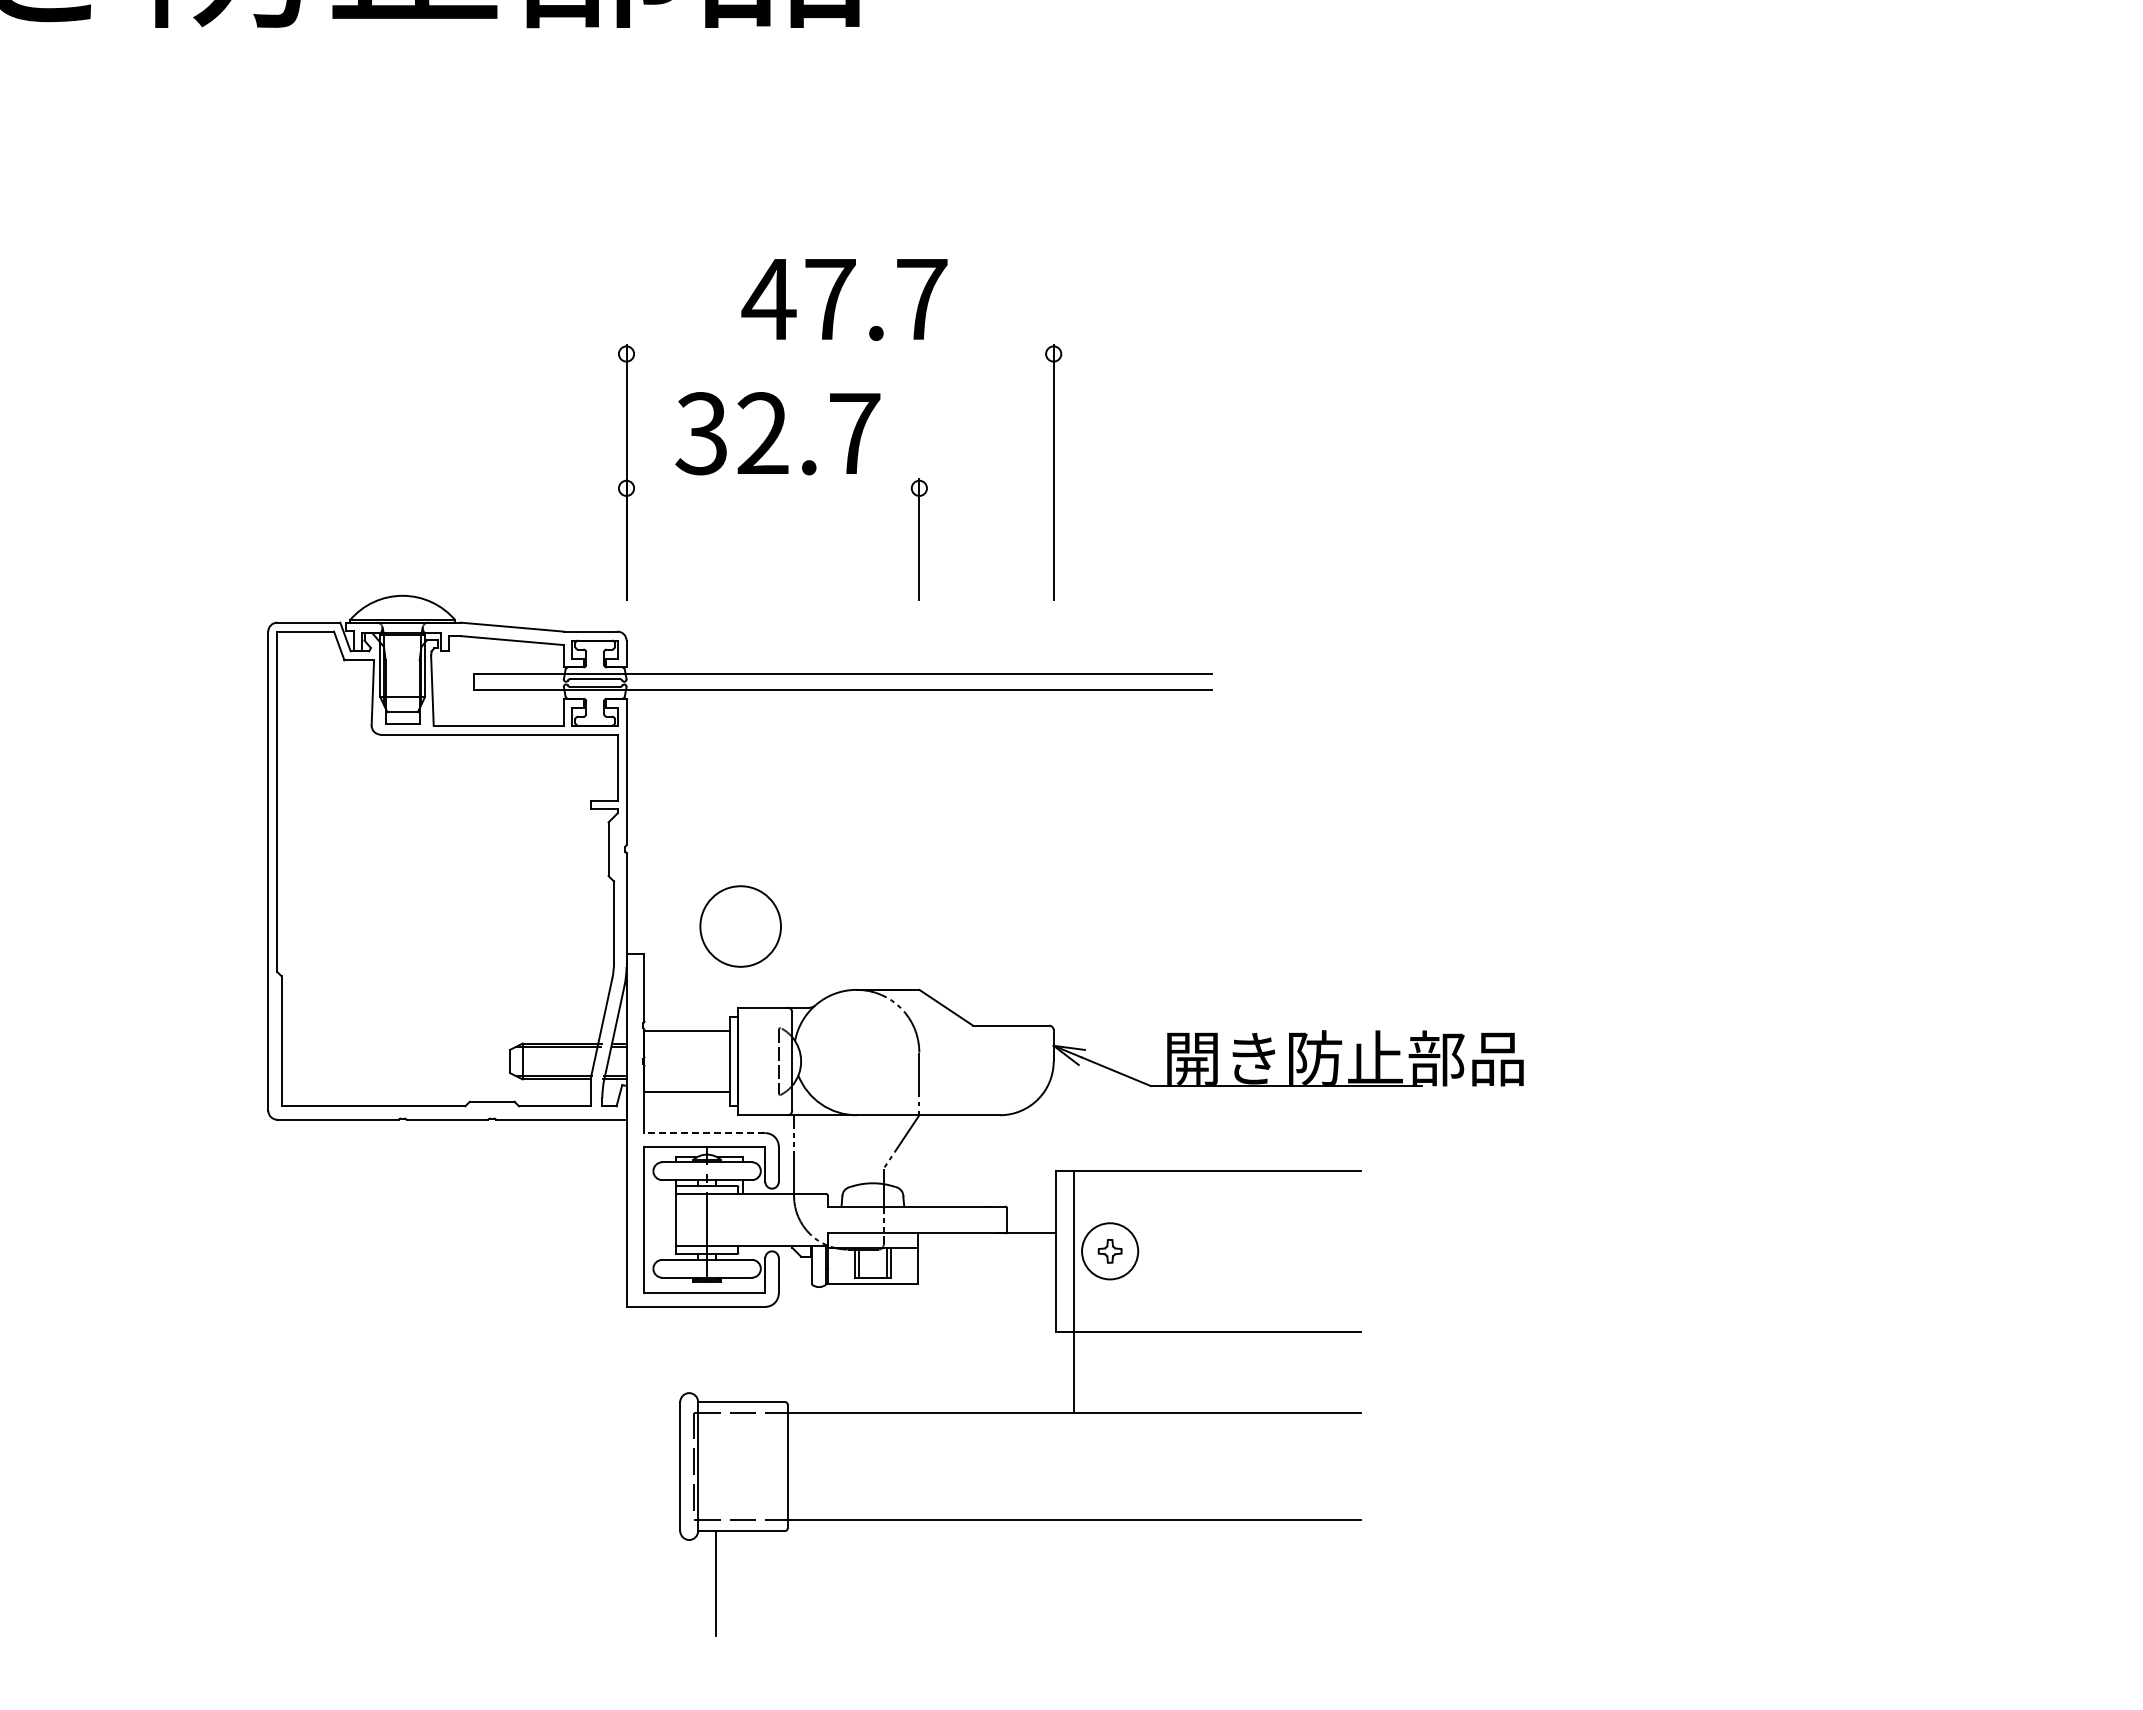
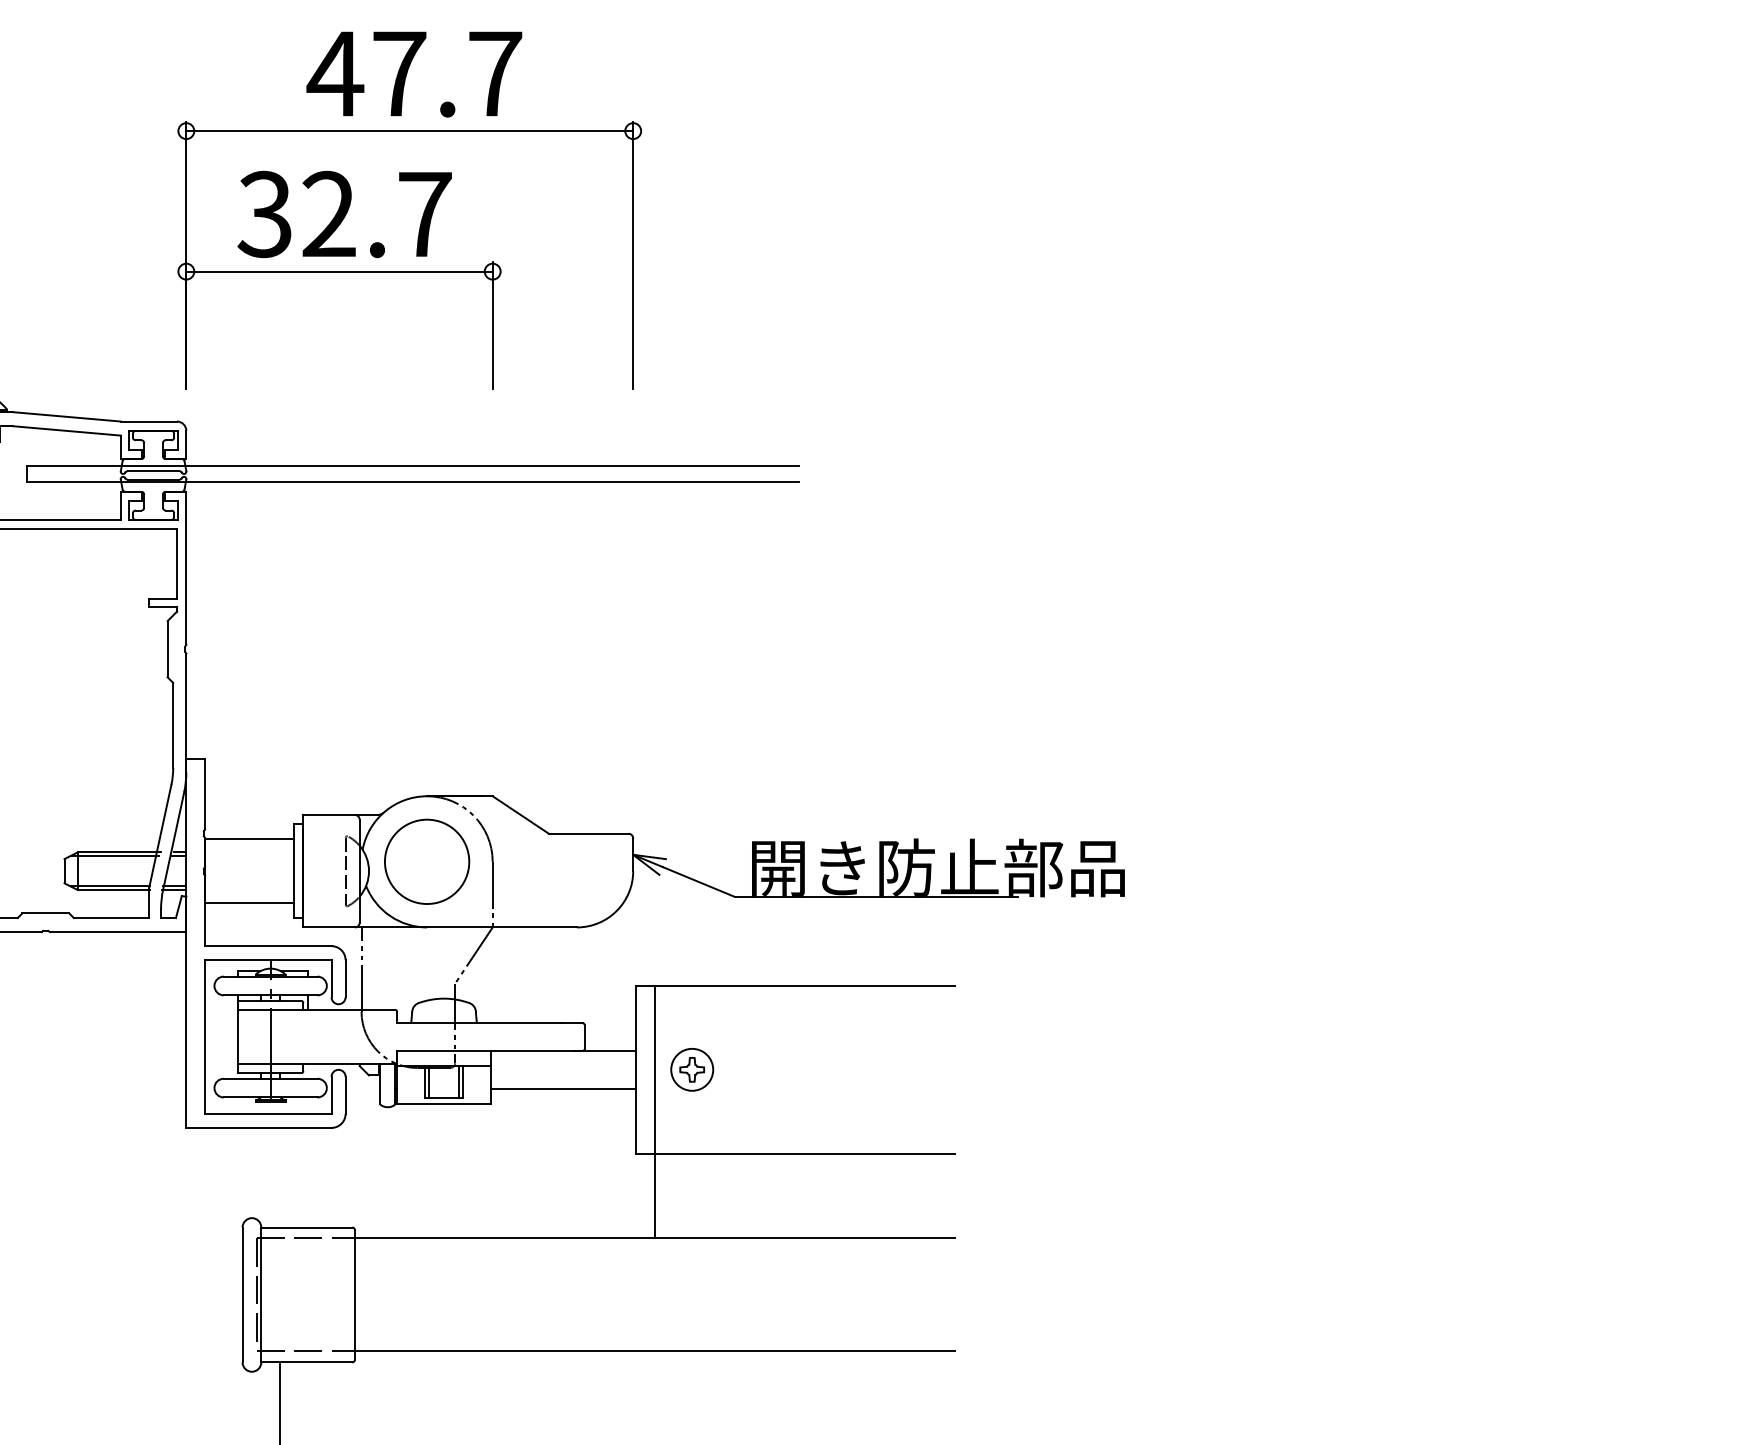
line: (839, 354) -> (409, 131), added
line: (772, 488) -> (339, 271), added
circle: (740, 926) -> (426, 861), moved
line: (704, 1133) -> (267, 946), dashed -> solid
circle: (1110, 1251) -> (692, 1069), size x0.71
line: (986, 1269) -> (562, 1088), added

